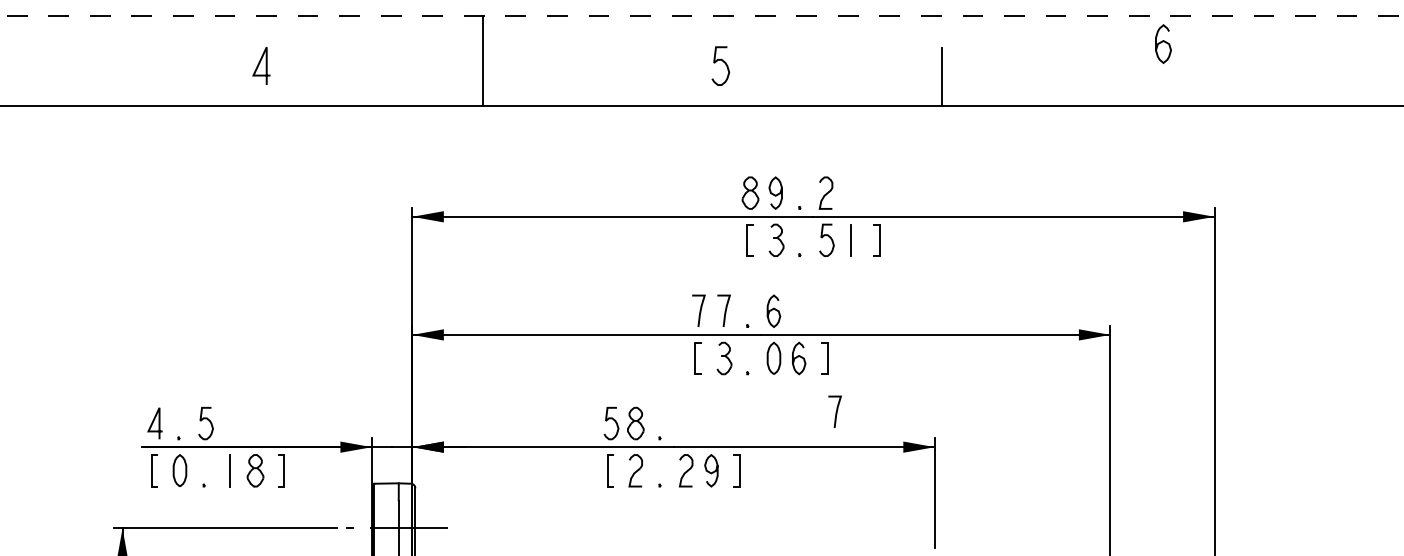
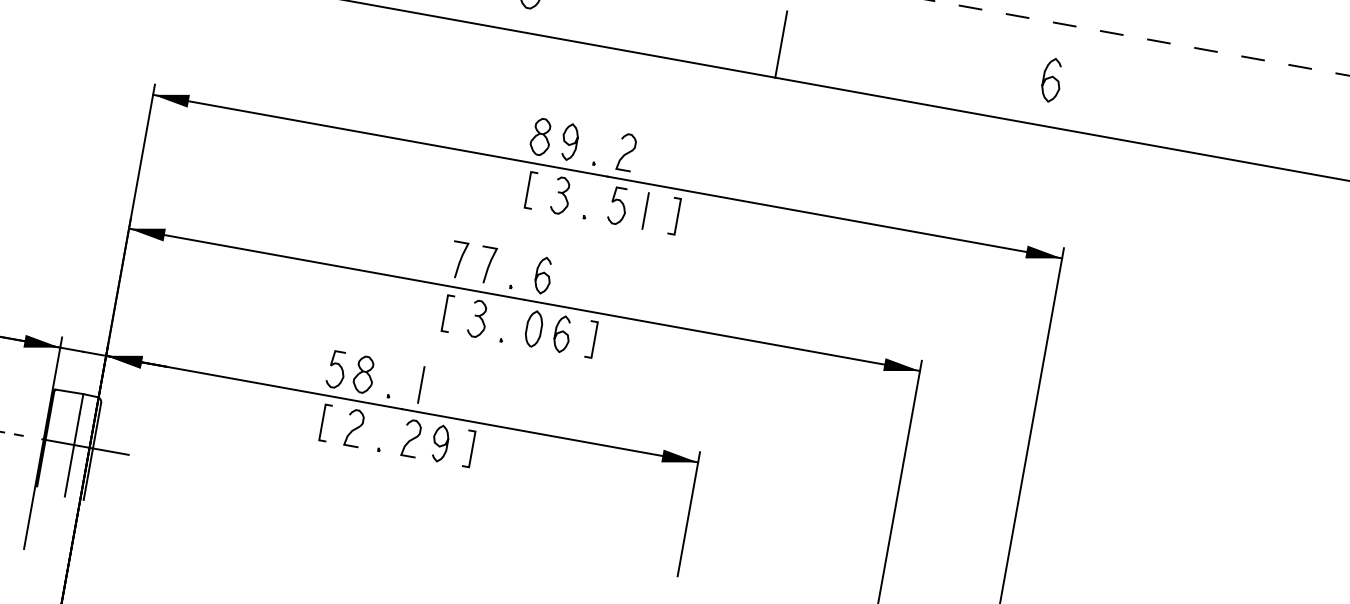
curve: (1163, 42) -> (1052, 78), moved
curve: (835, 412) -> (592, 402), removed
line: (686, 423) -> (421, 384), added

